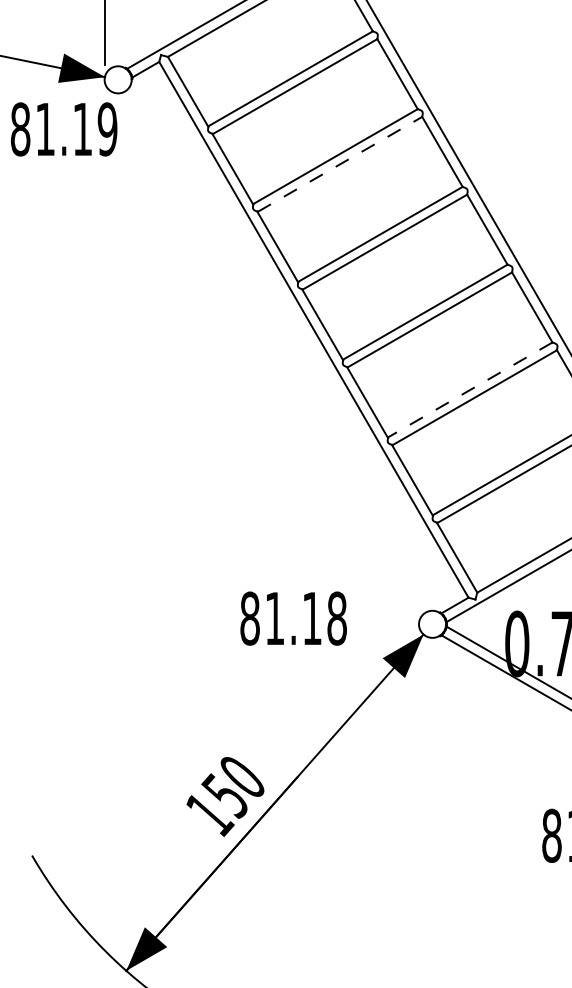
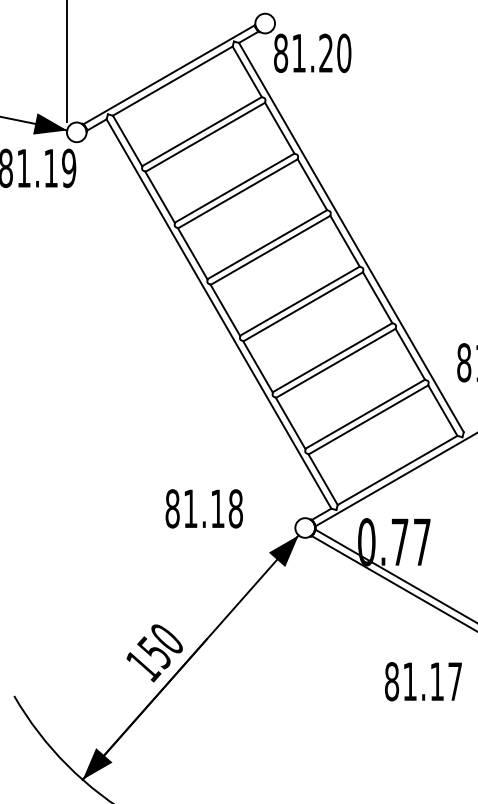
line: (340, 163) -> (238, 193), dashed -> solid
line: (470, 389) -> (332, 357), dashed -> solid
text: (292, 618) -> (203, 508), moved

